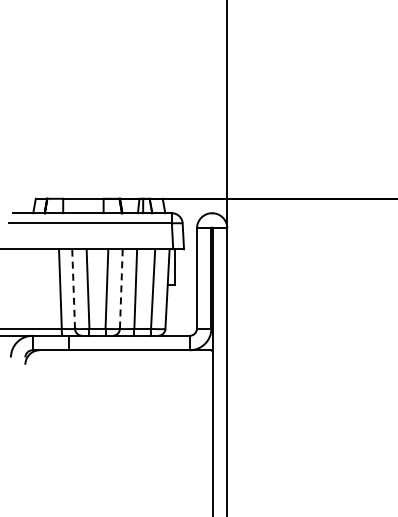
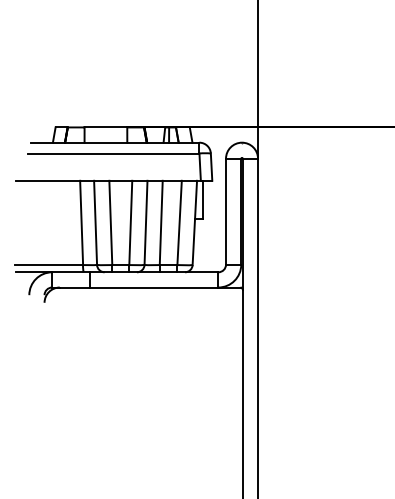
line: (73, 289) -> (95, 223), dashed -> solid
line: (121, 289) -> (146, 223), dashed -> solid

